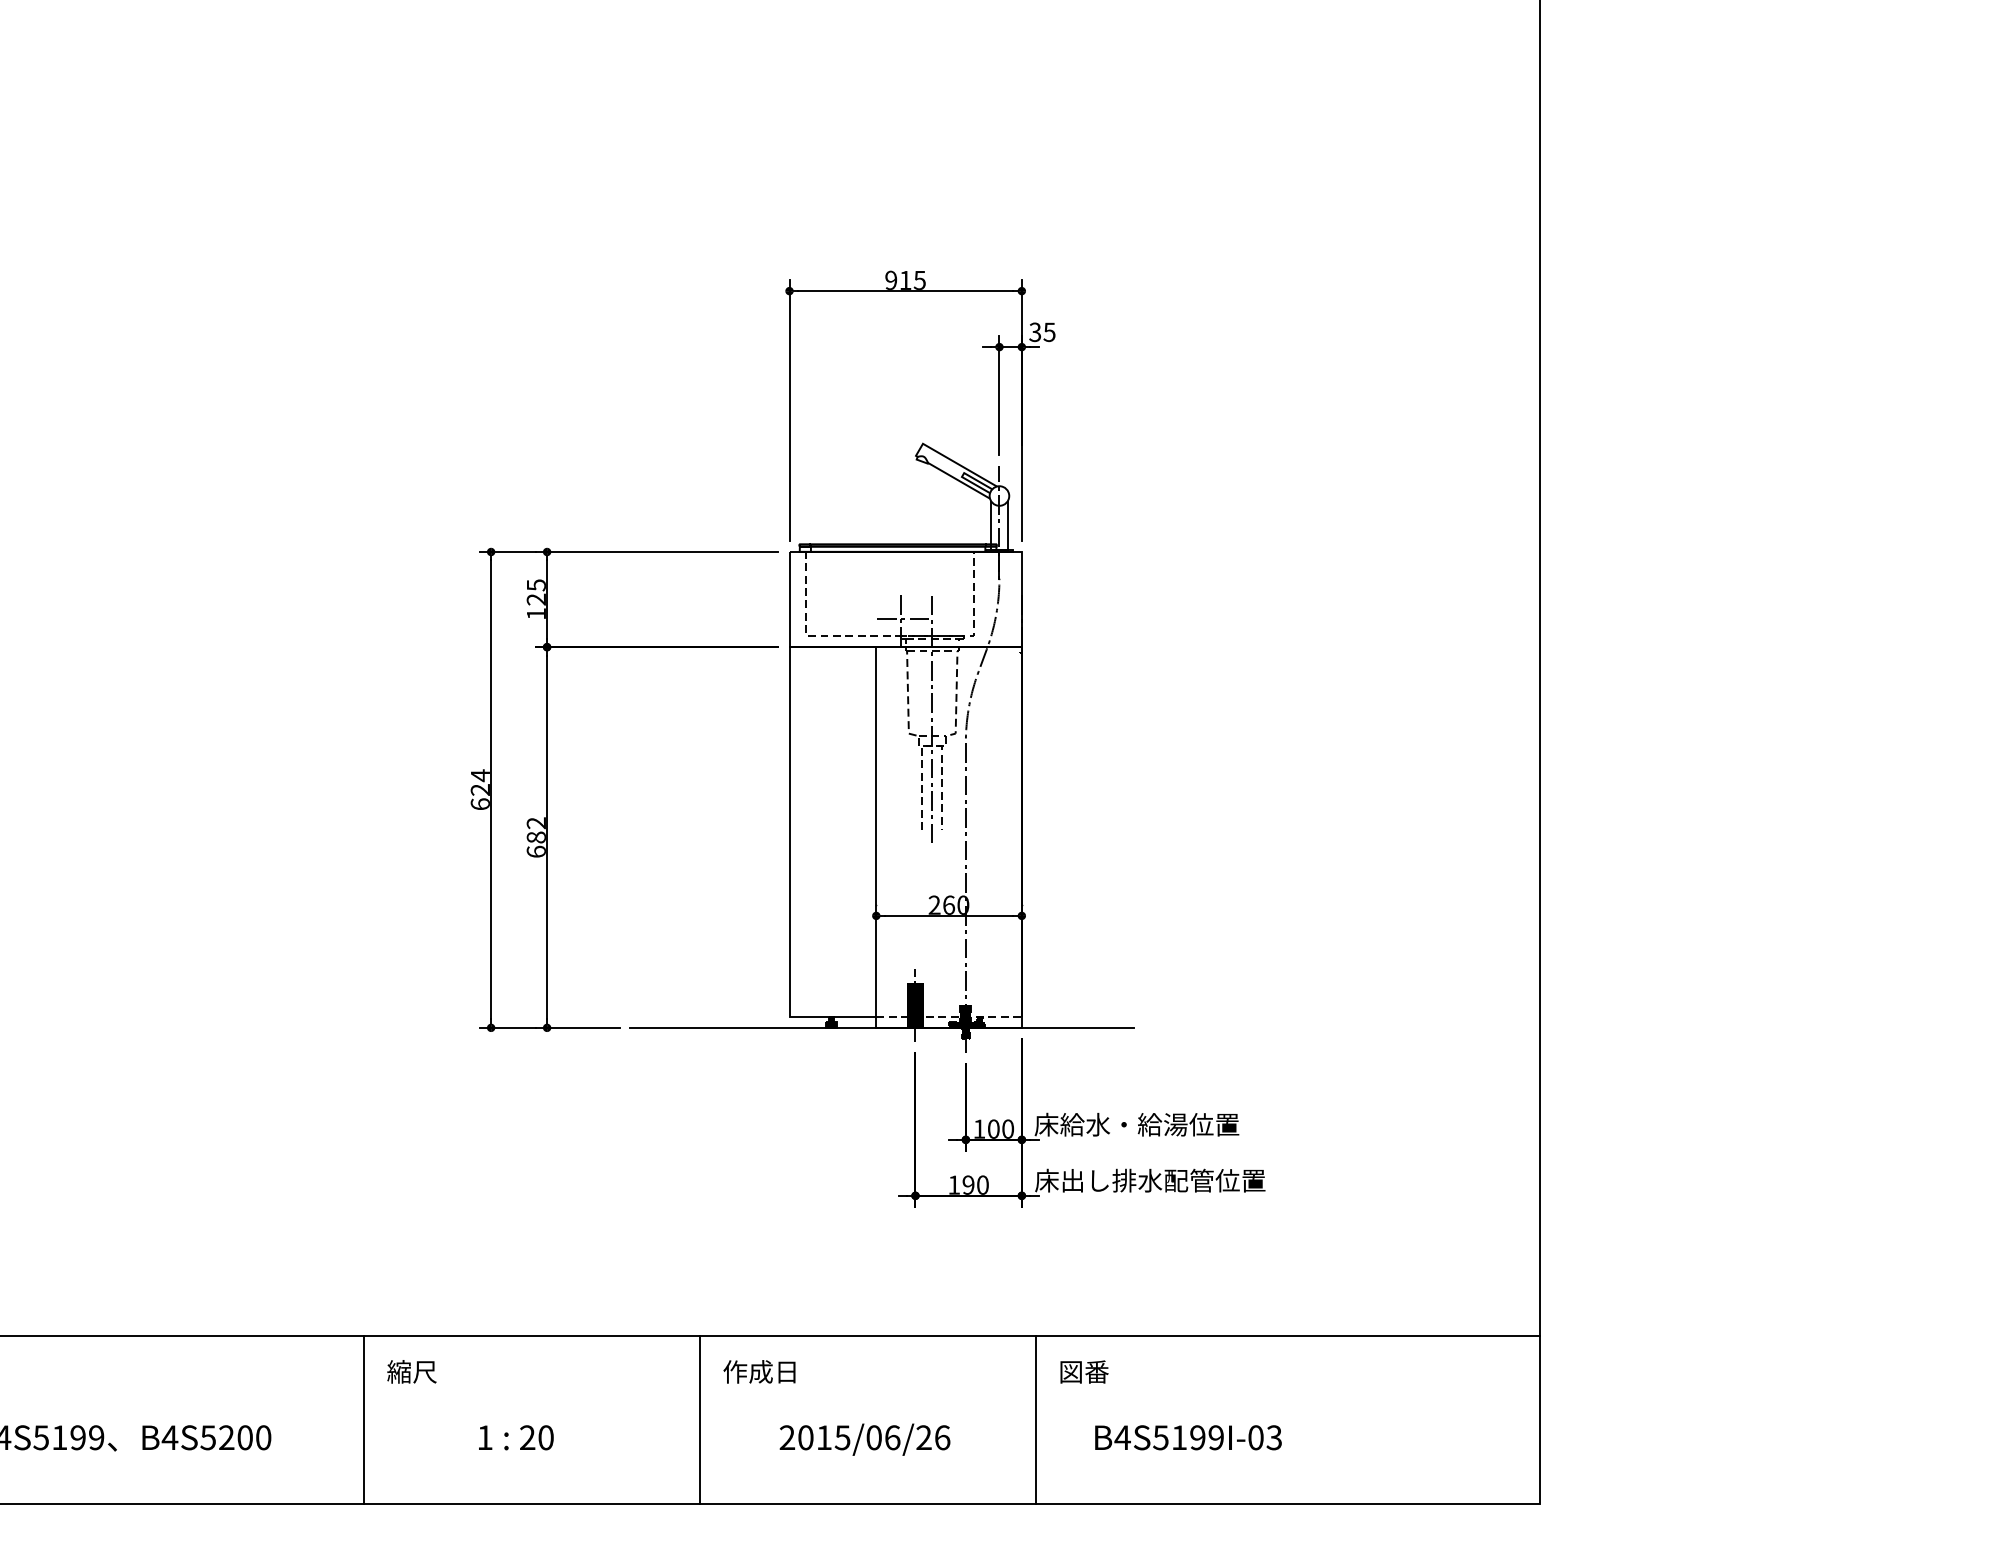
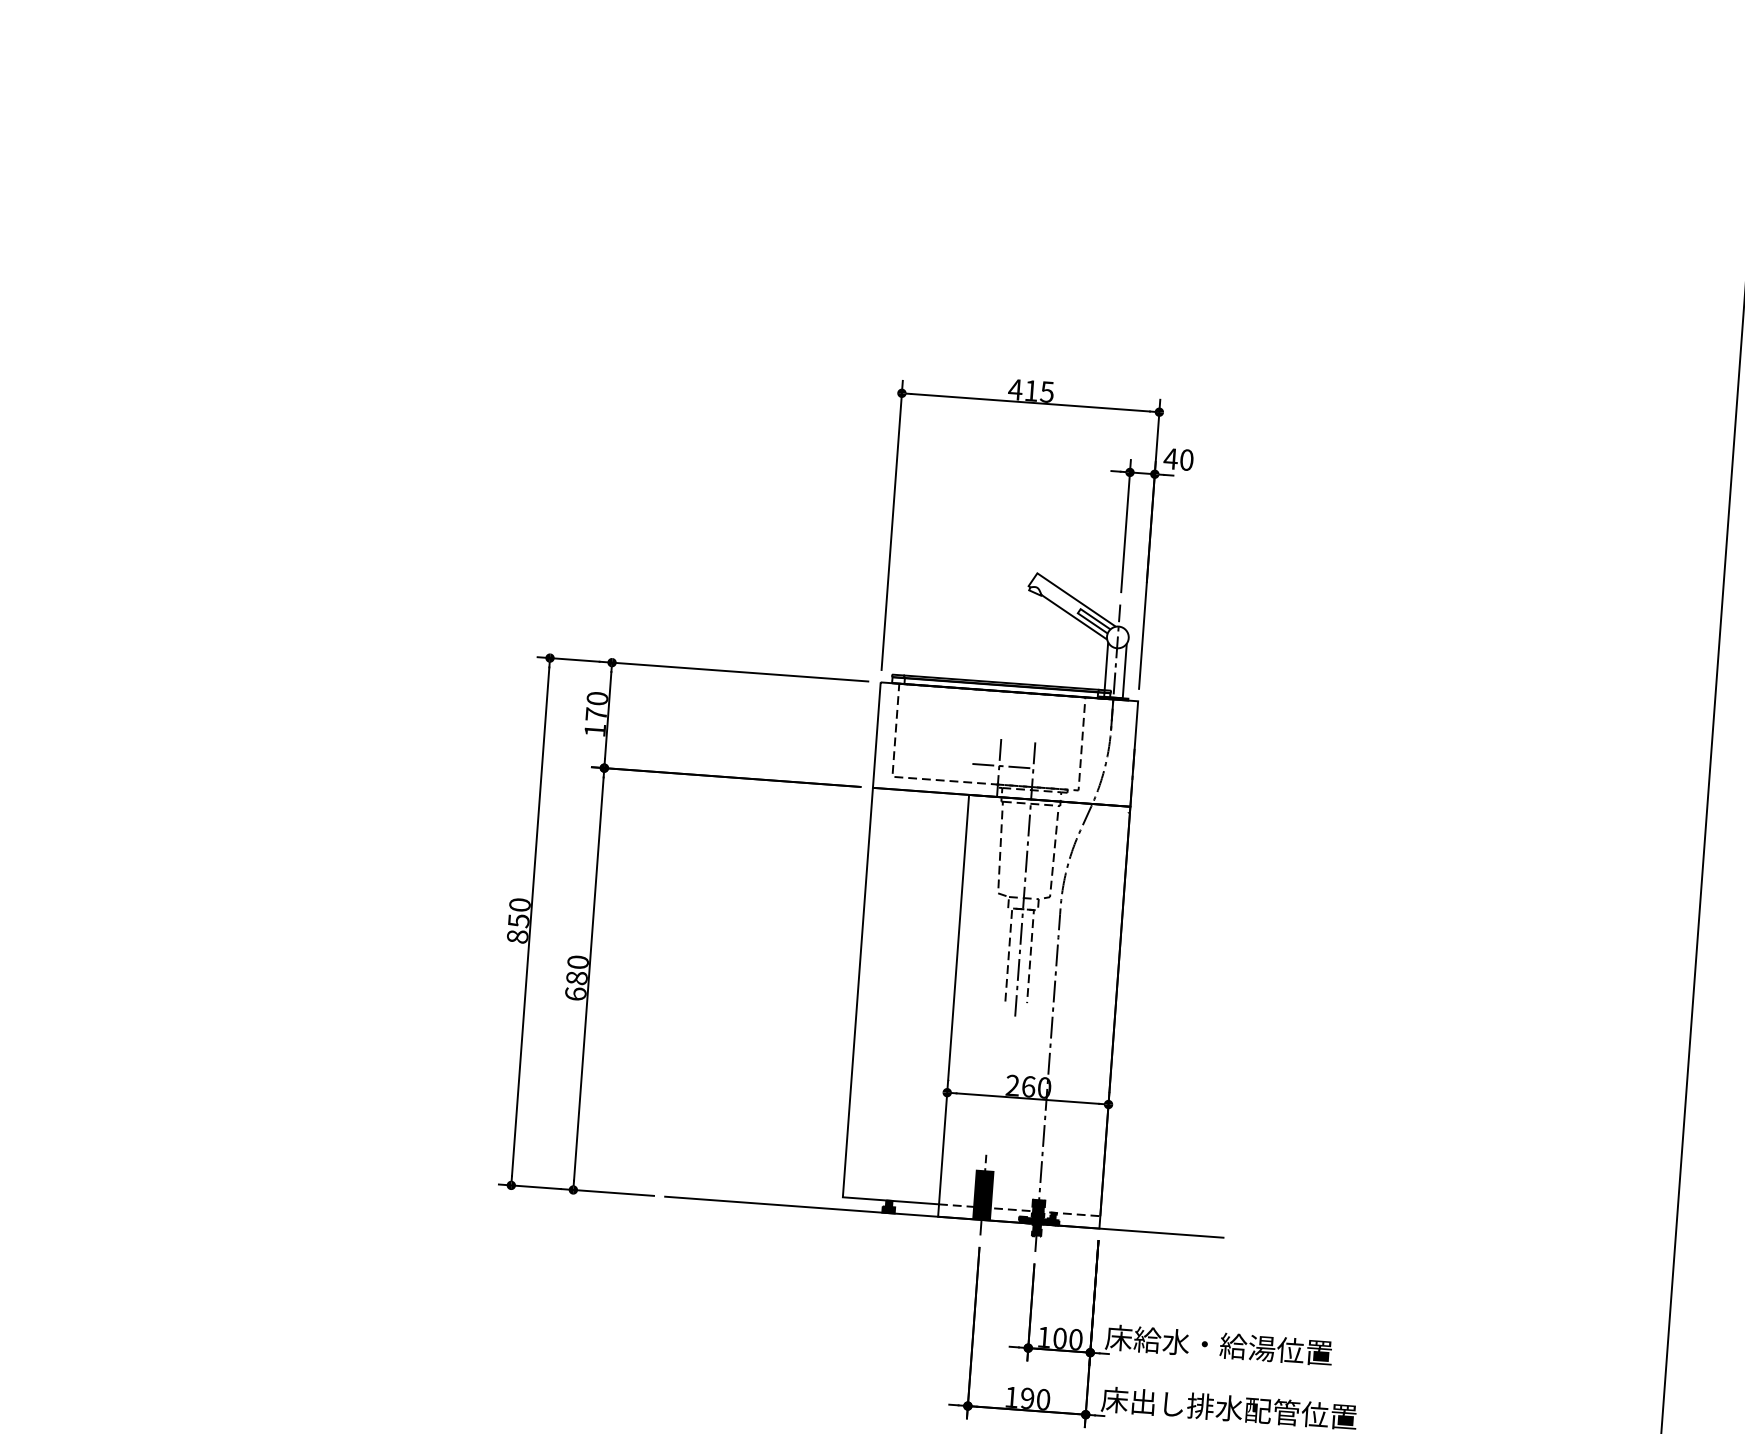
text: (890, 279) -> (1014, 388), 915 -> 415
text: (1041, 332) -> (1177, 459), 35 -> 40
text: (535, 592) -> (595, 706), 125 -> 170
text: (479, 789) -> (517, 920), 624 -> 850
text: (535, 823) -> (577, 962), 682 -> 680

